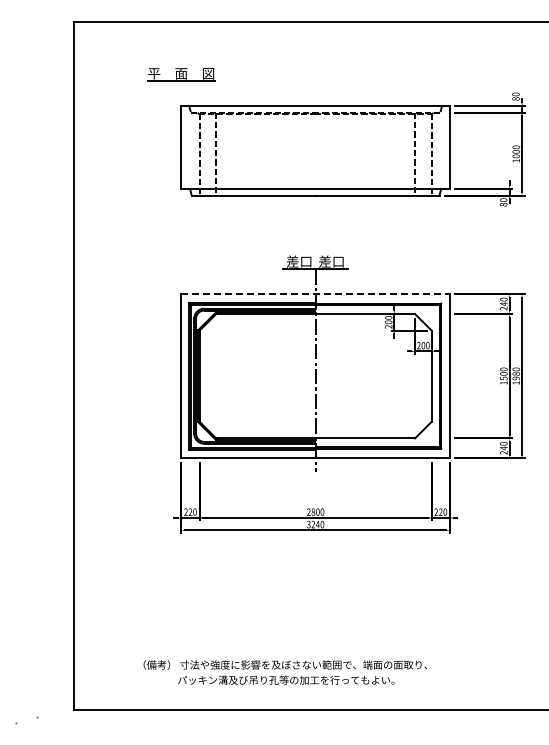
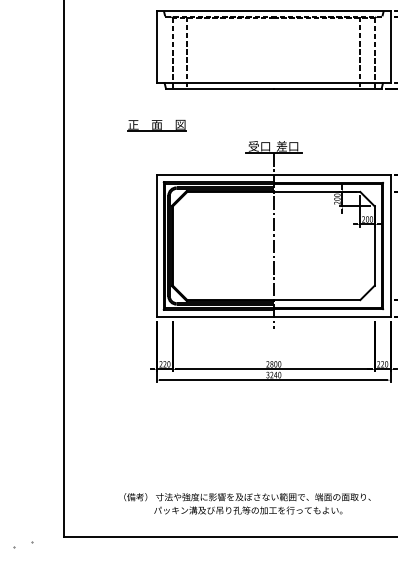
part: (181, 237) -> (157, 125), added
text: (292, 261) -> (253, 146), 差口 -> 受口
line: (316, 294) -> (274, 174), dashed -> solid

